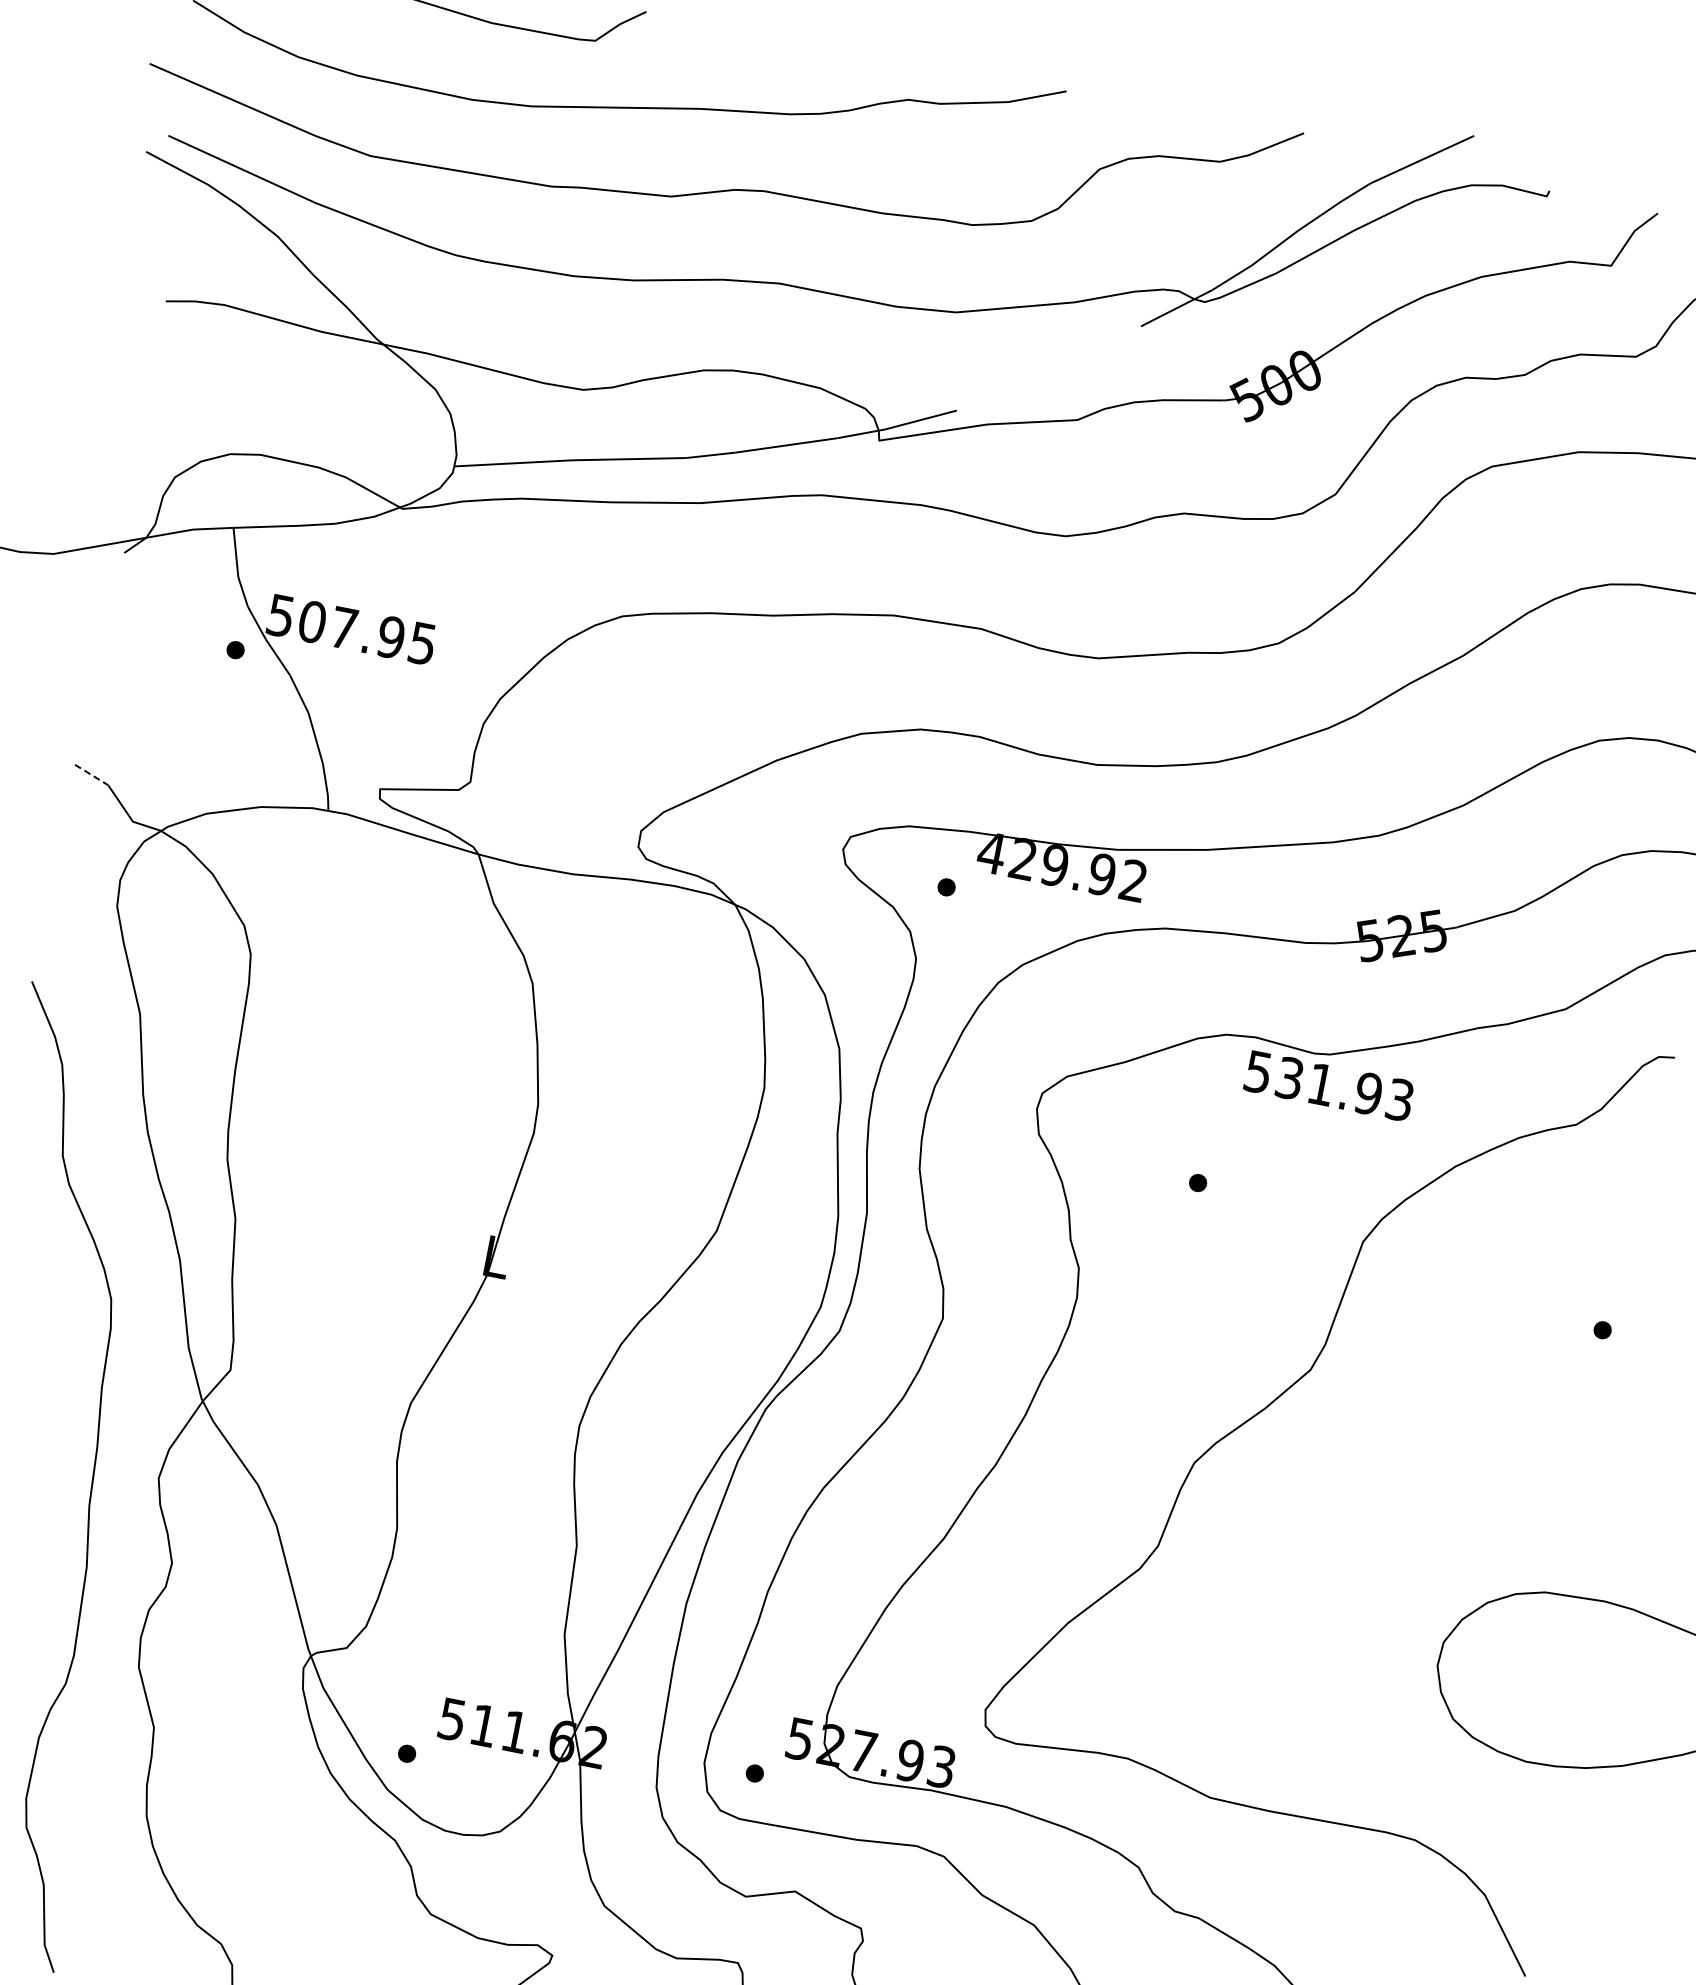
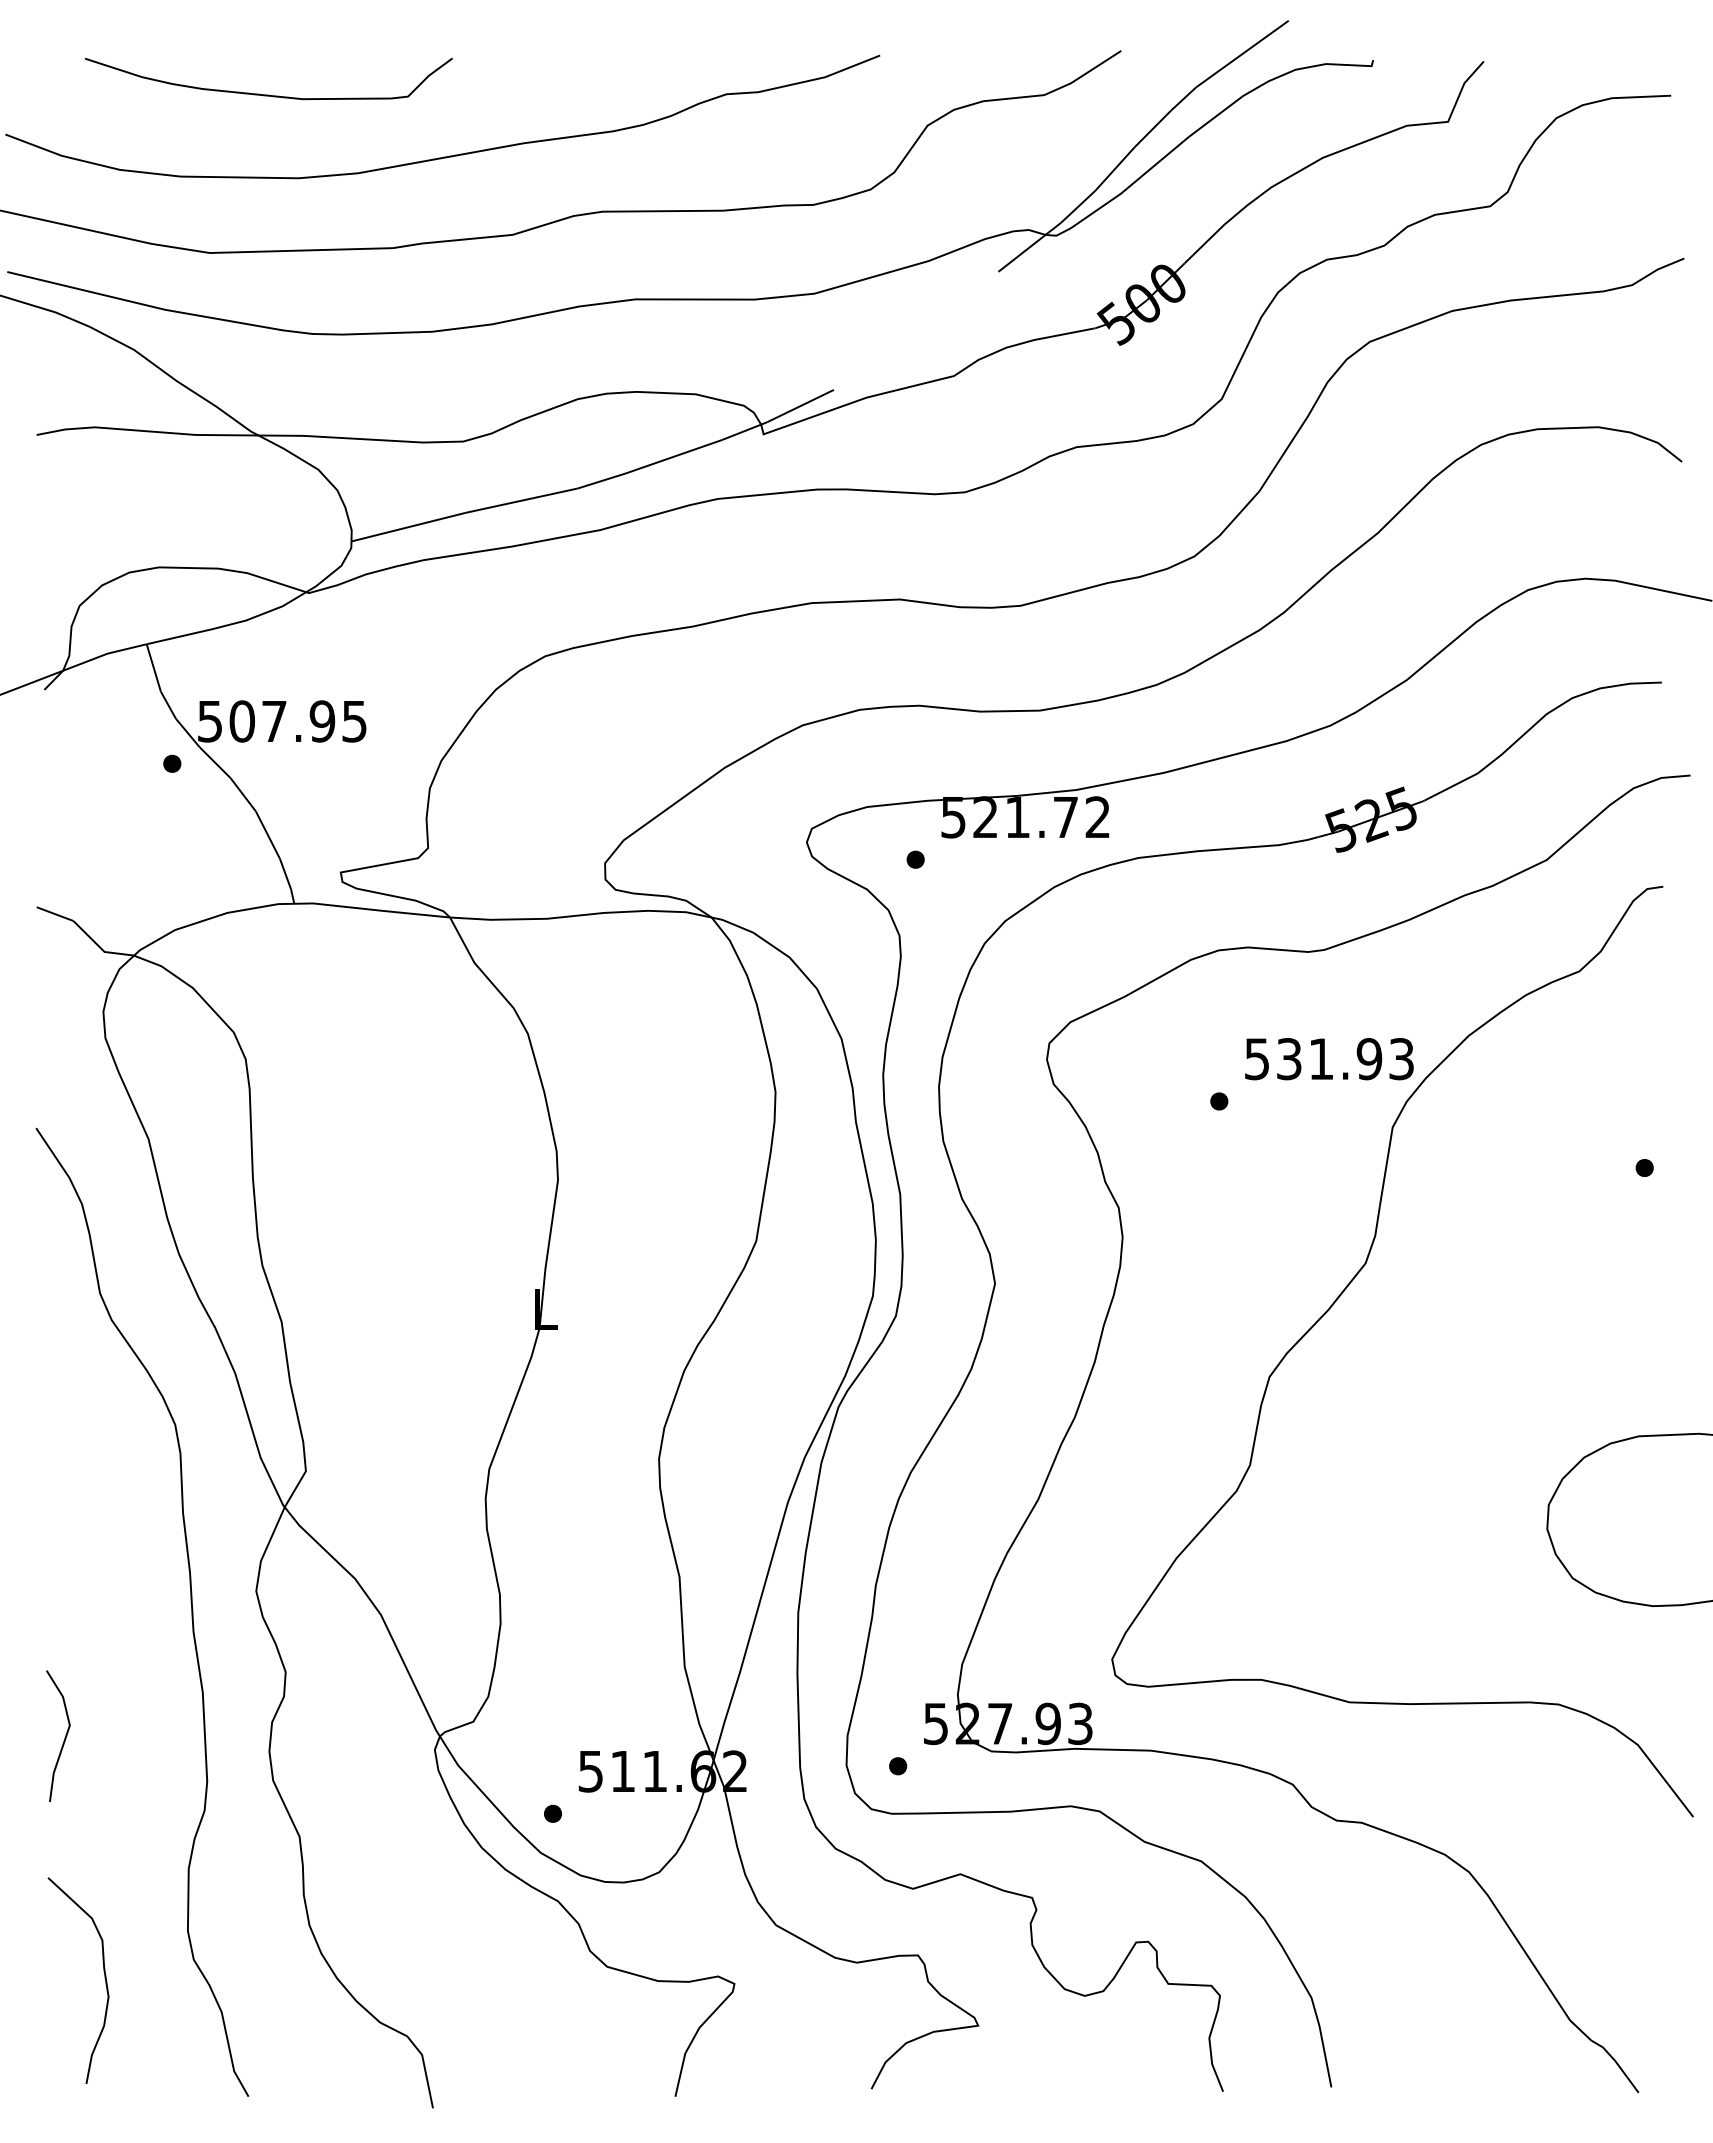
line: (91, 775) -> (55, 914), dashed -> solid
text: (1046, 863) -> (1009, 817), 429.92 -> 521.72
text: (1329, 1086) -> (1329, 1059), moved

